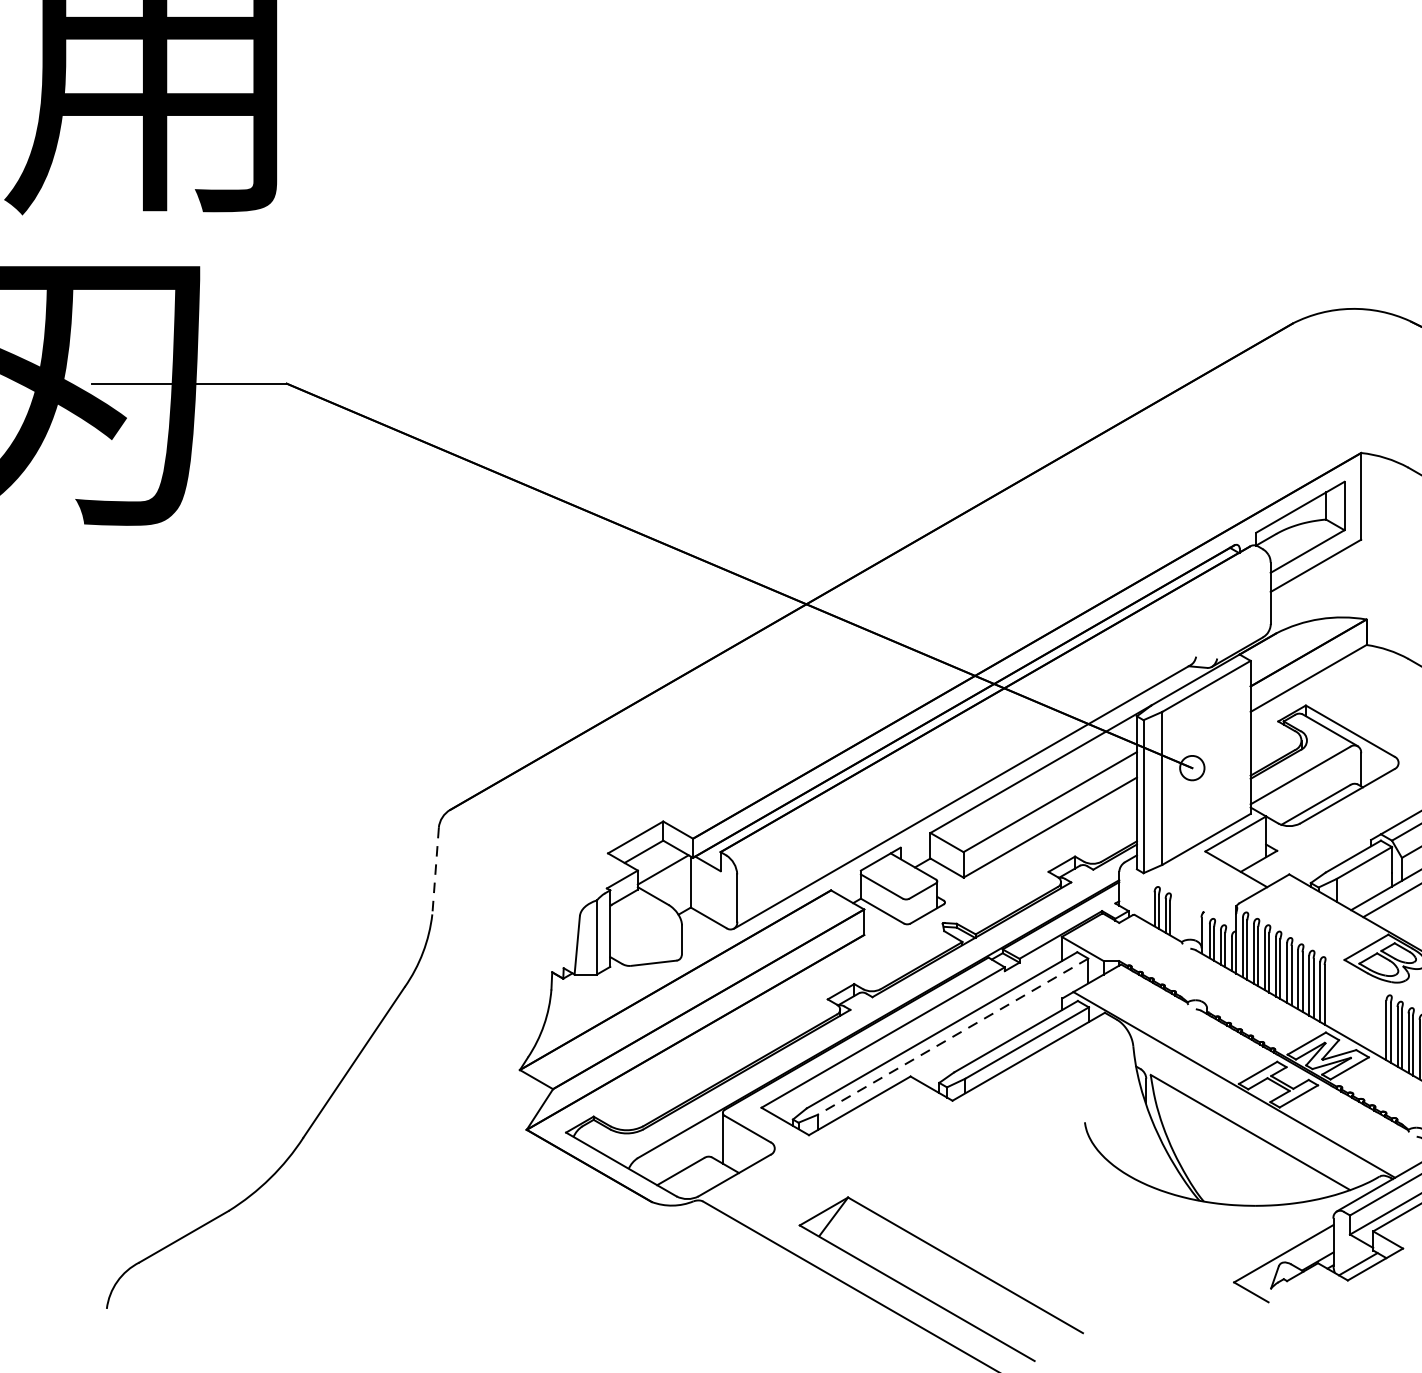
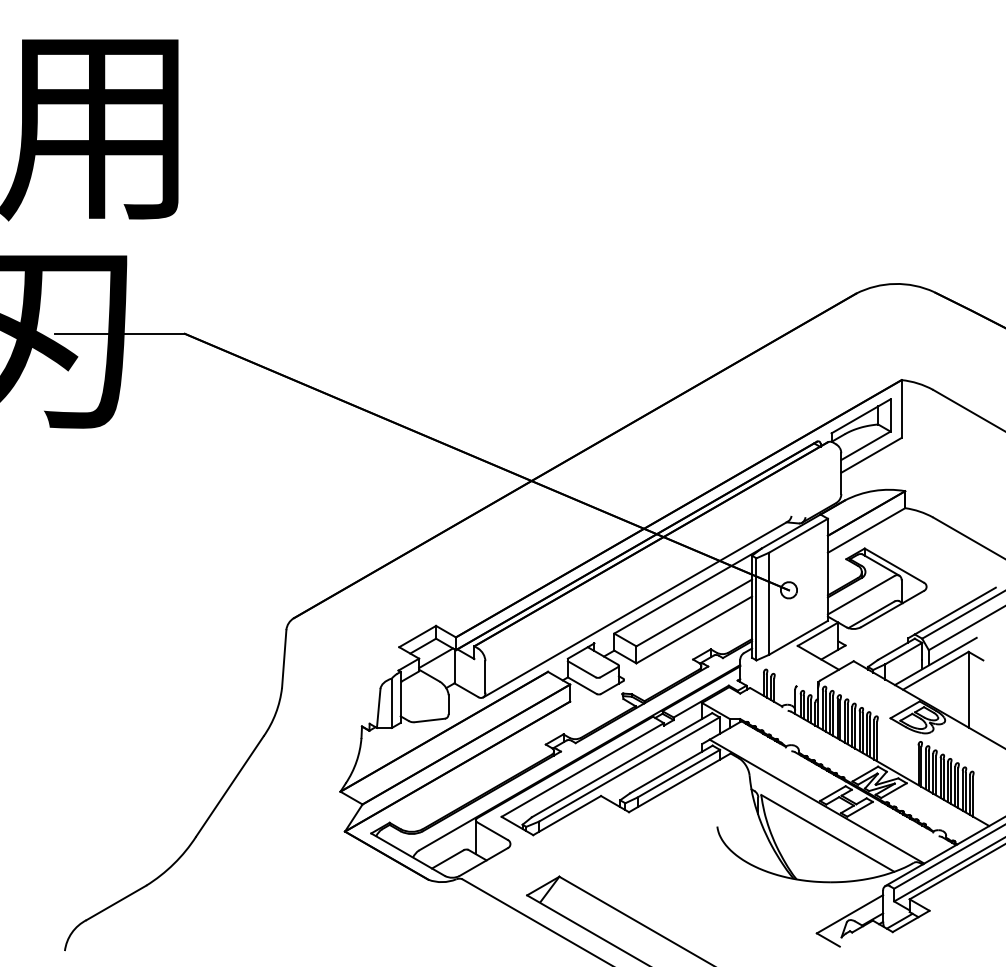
line: (436, 871) -> (284, 659), dashed -> solid
line: (951, 1036) -> (628, 769), dashed -> solid

